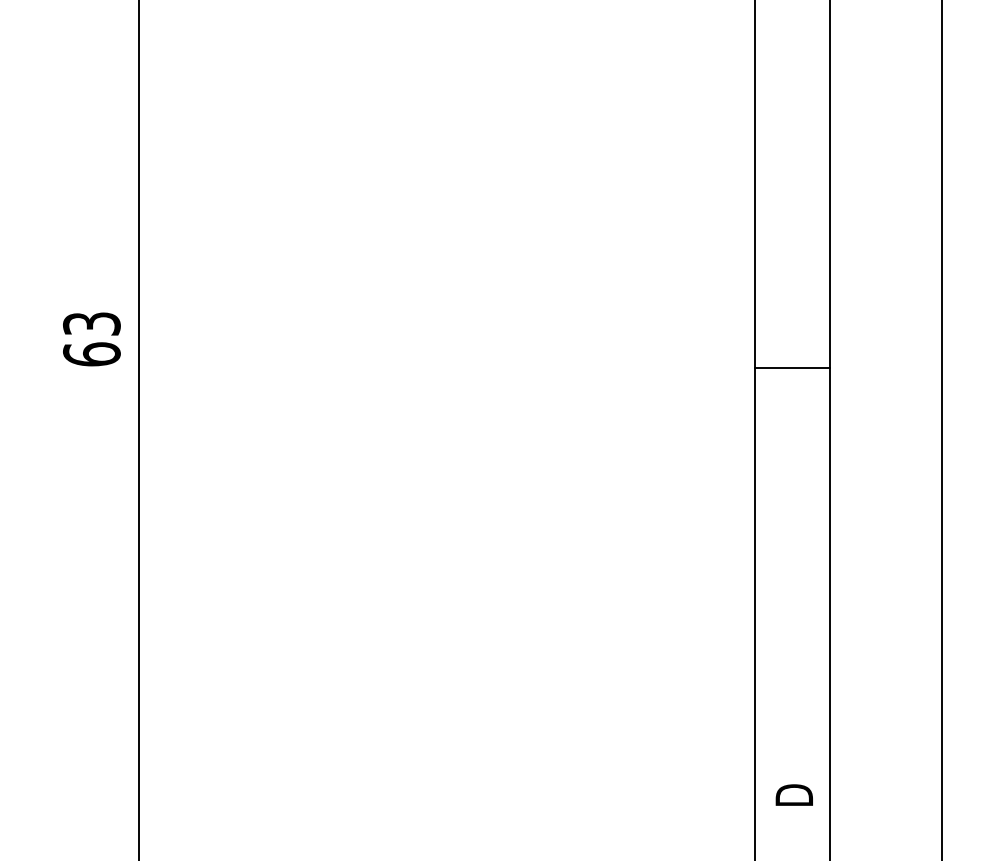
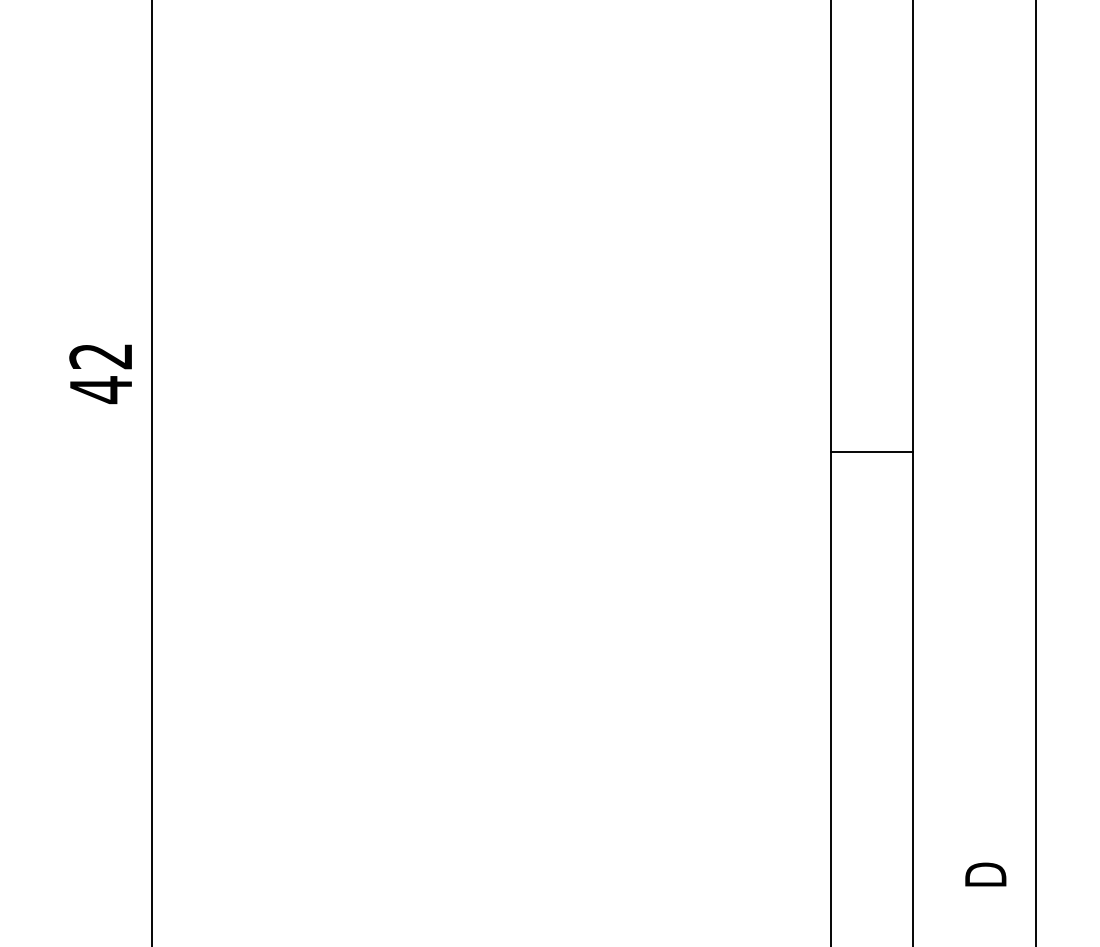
text: (91, 339) -> (100, 373), 63 -> 42
line: (792, 367) -> (871, 451), moved
text: (794, 795) -> (985, 874), moved

